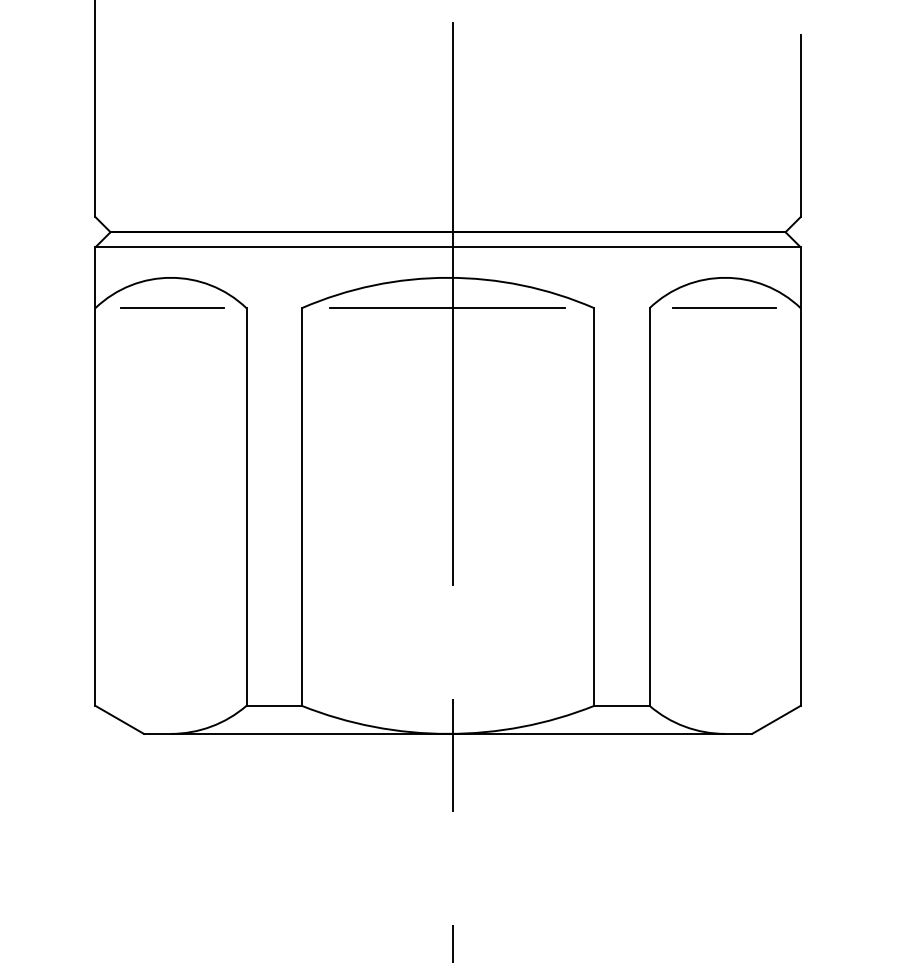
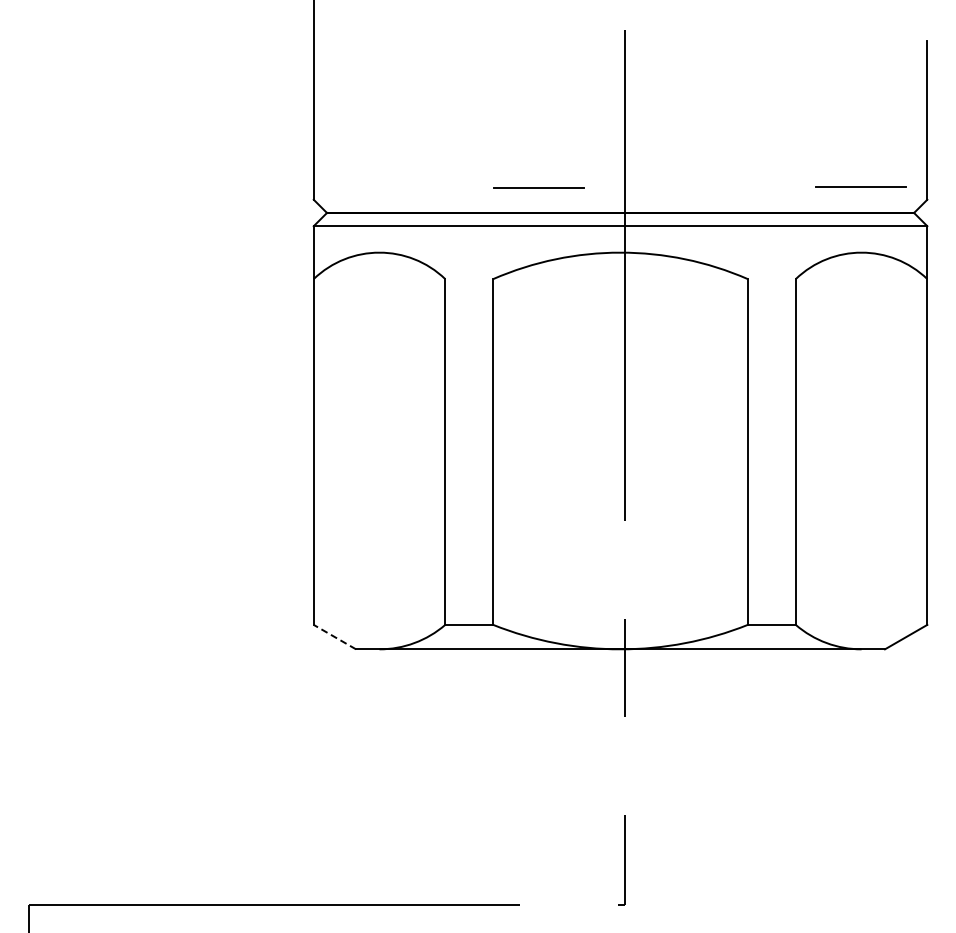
line: (172, 307) -> (538, 187), moved
line: (723, 307) -> (860, 186), moved
line: (446, 308) -> (619, 279), removed
line: (119, 719) -> (334, 636), solid -> dashed

